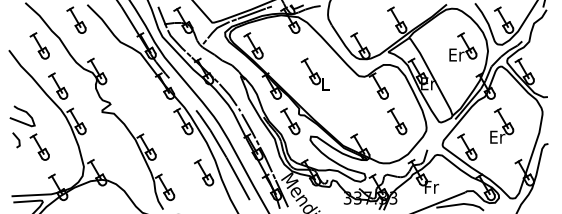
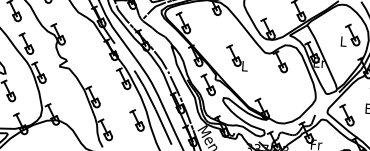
text: (456, 54) -> (343, 41), Er -> L
part: (314, 73) -> (236, 57), moved
part: (397, 121) -> (293, 90), removed

